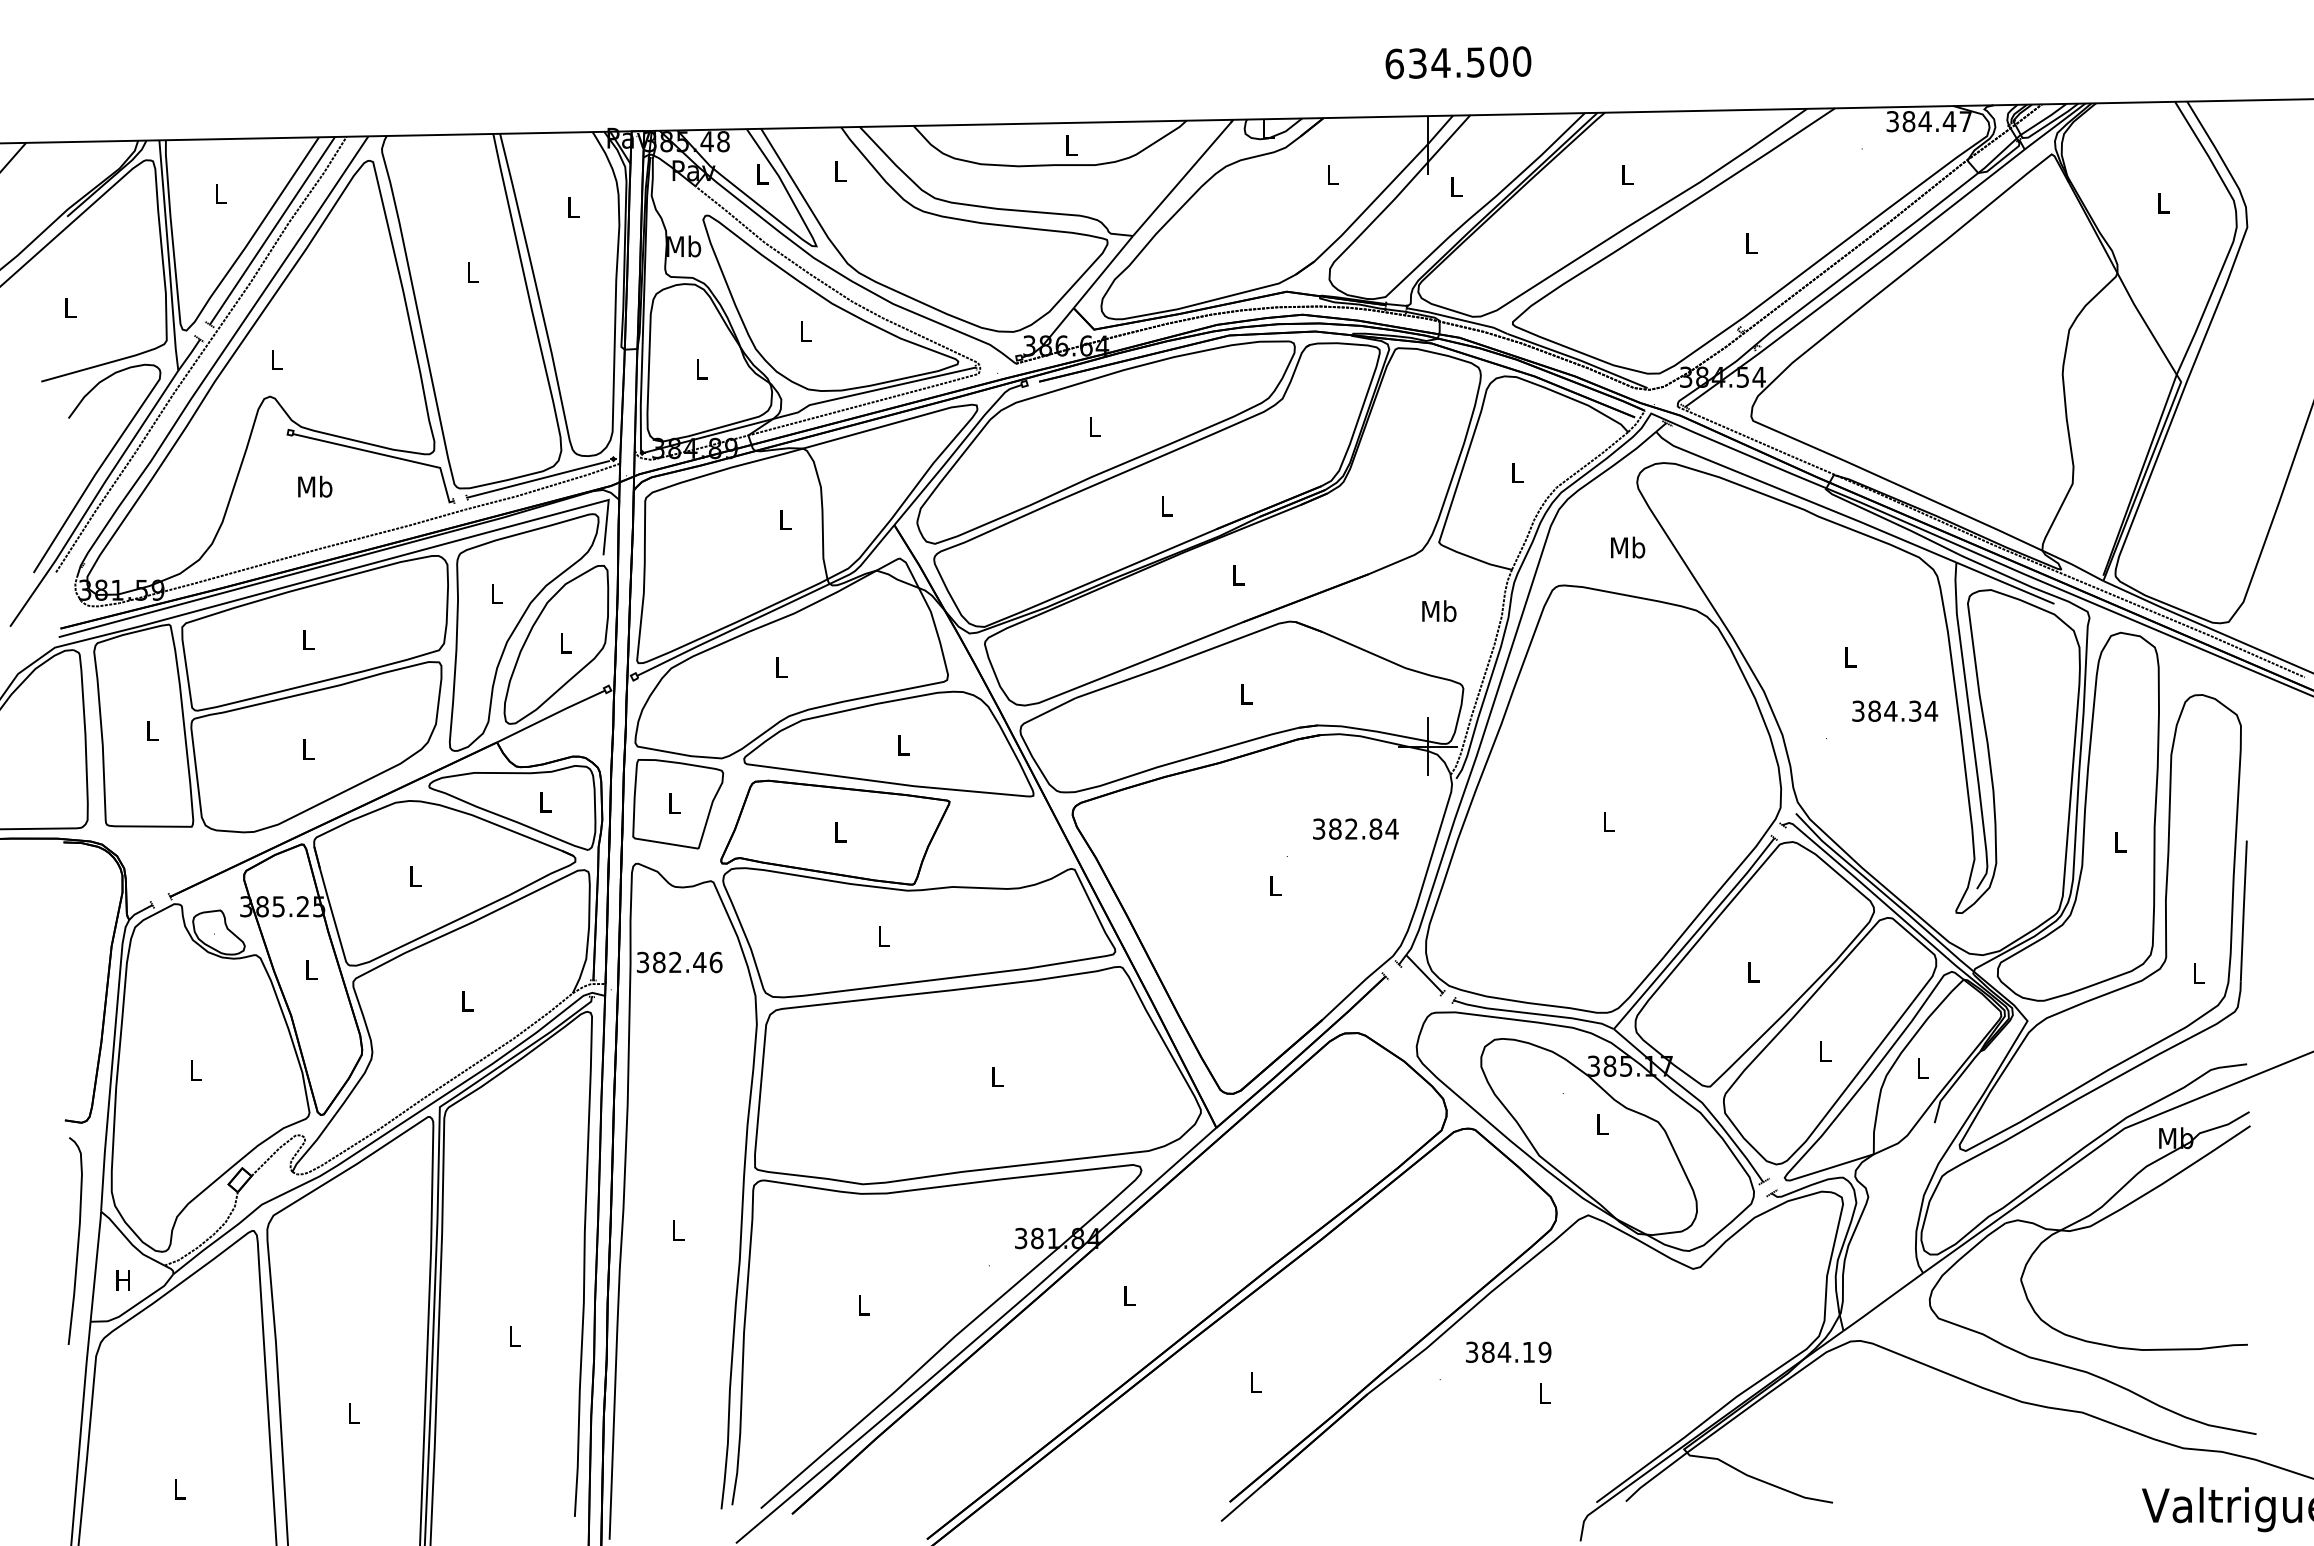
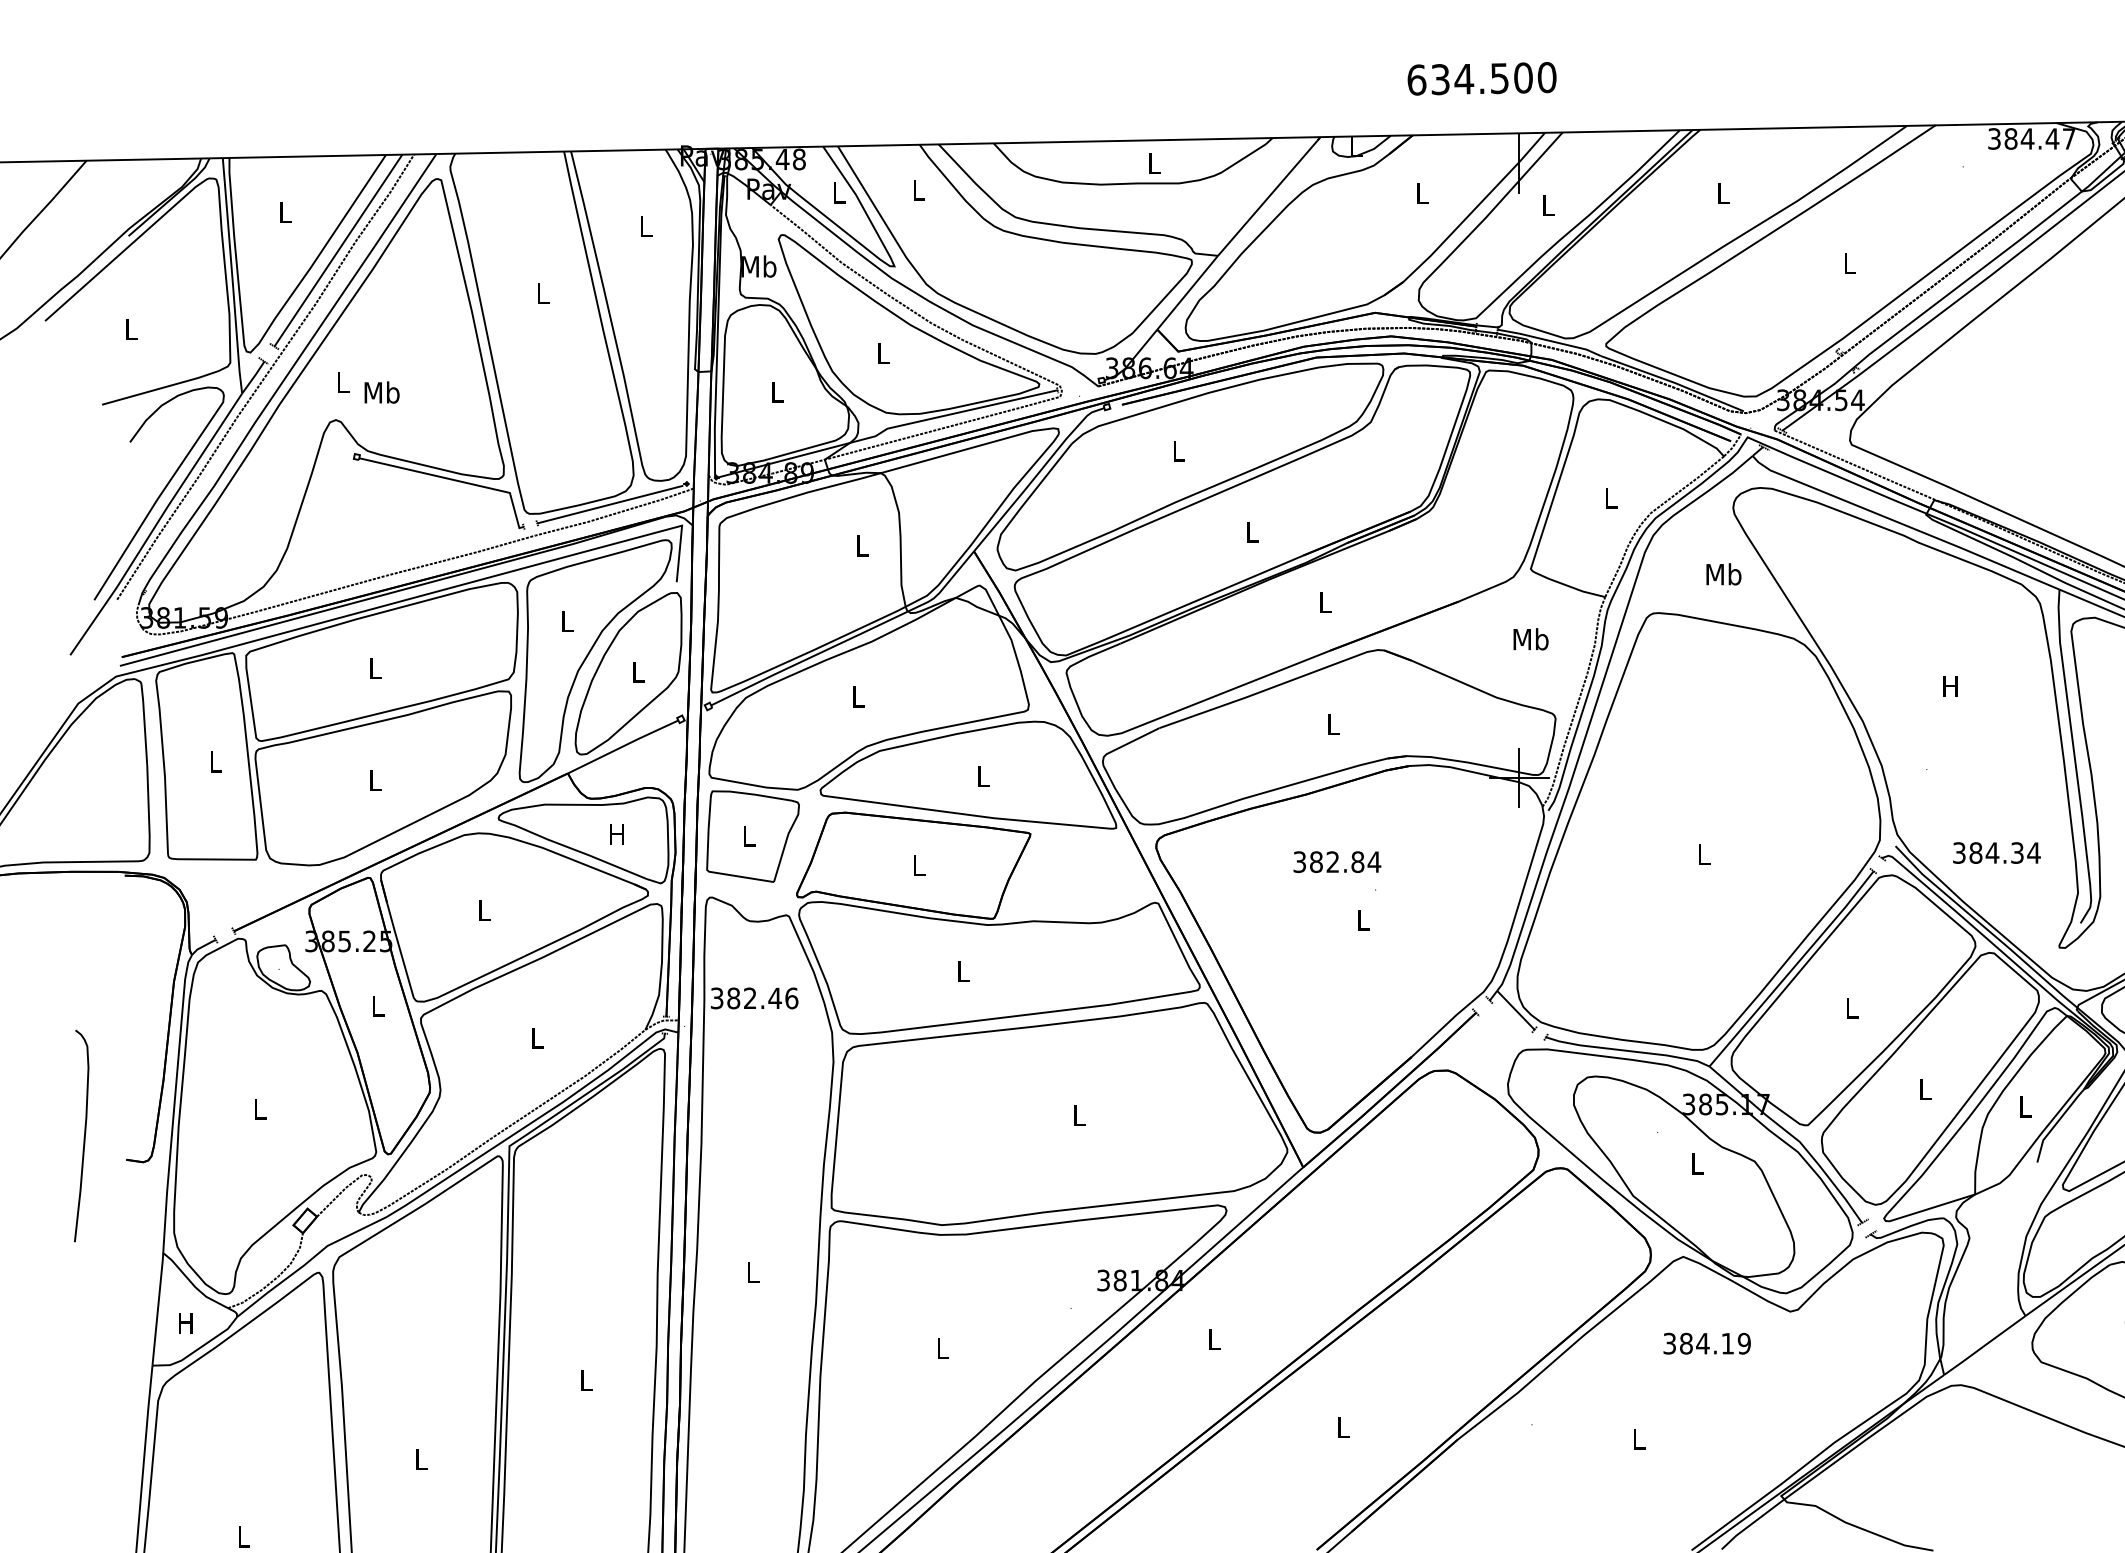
text: (1458, 62) -> (1482, 78), moved
text: (315, 486) -> (382, 392), moved
text: (1849, 657) -> (1950, 686), L -> H
text: (1895, 710) -> (1997, 852), moved
text: (544, 802) -> (616, 834), L -> H
text: (1355, 828) -> (1337, 861), moved
curve: (77, 1240) -> (83, 1135), moved
text: (1508, 1351) -> (1707, 1342), moved

